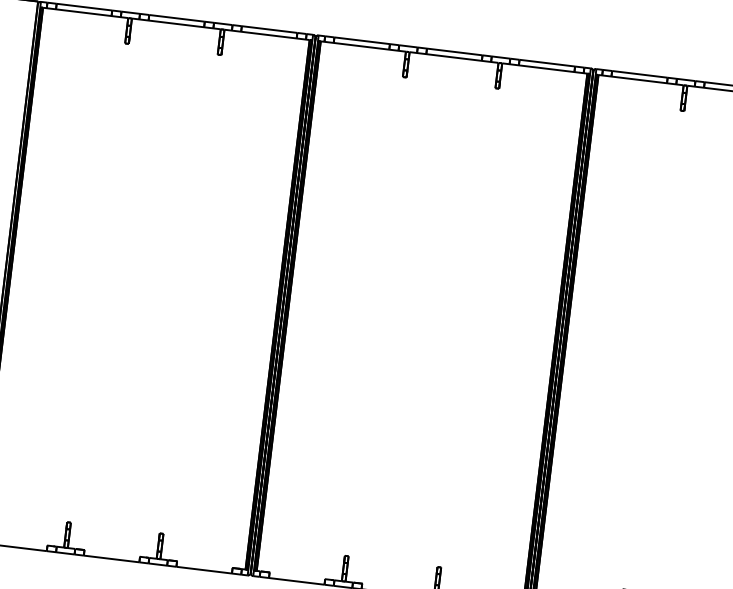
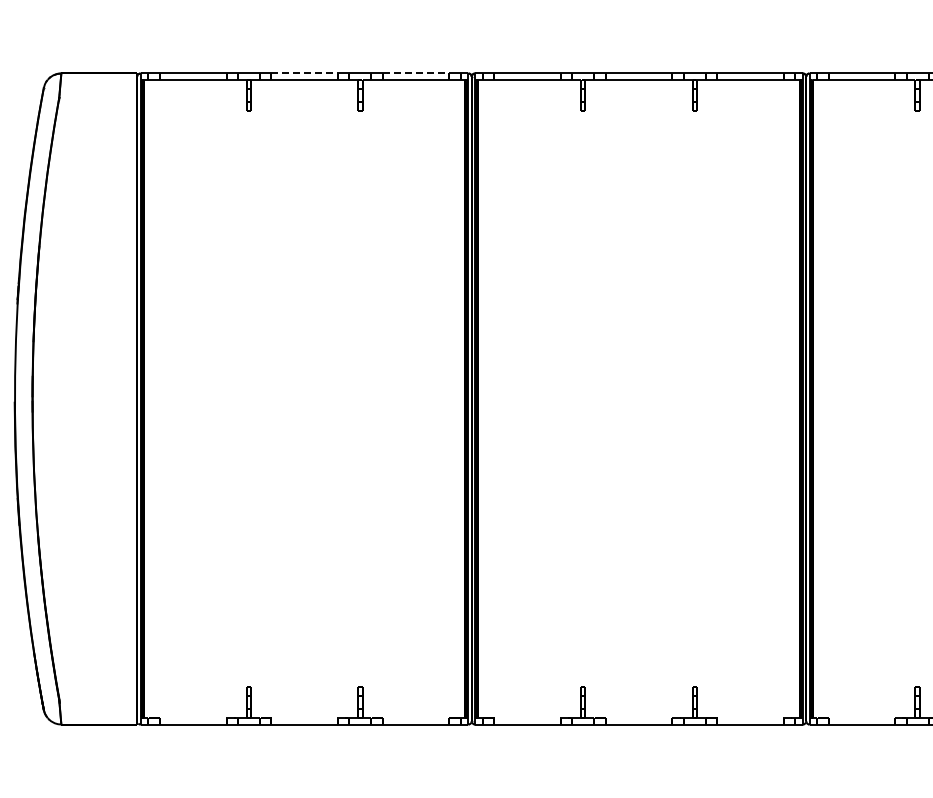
line: (177, 18) -> (305, 73), solid -> dashed
line: (270, 29) -> (416, 73), solid -> dashed

